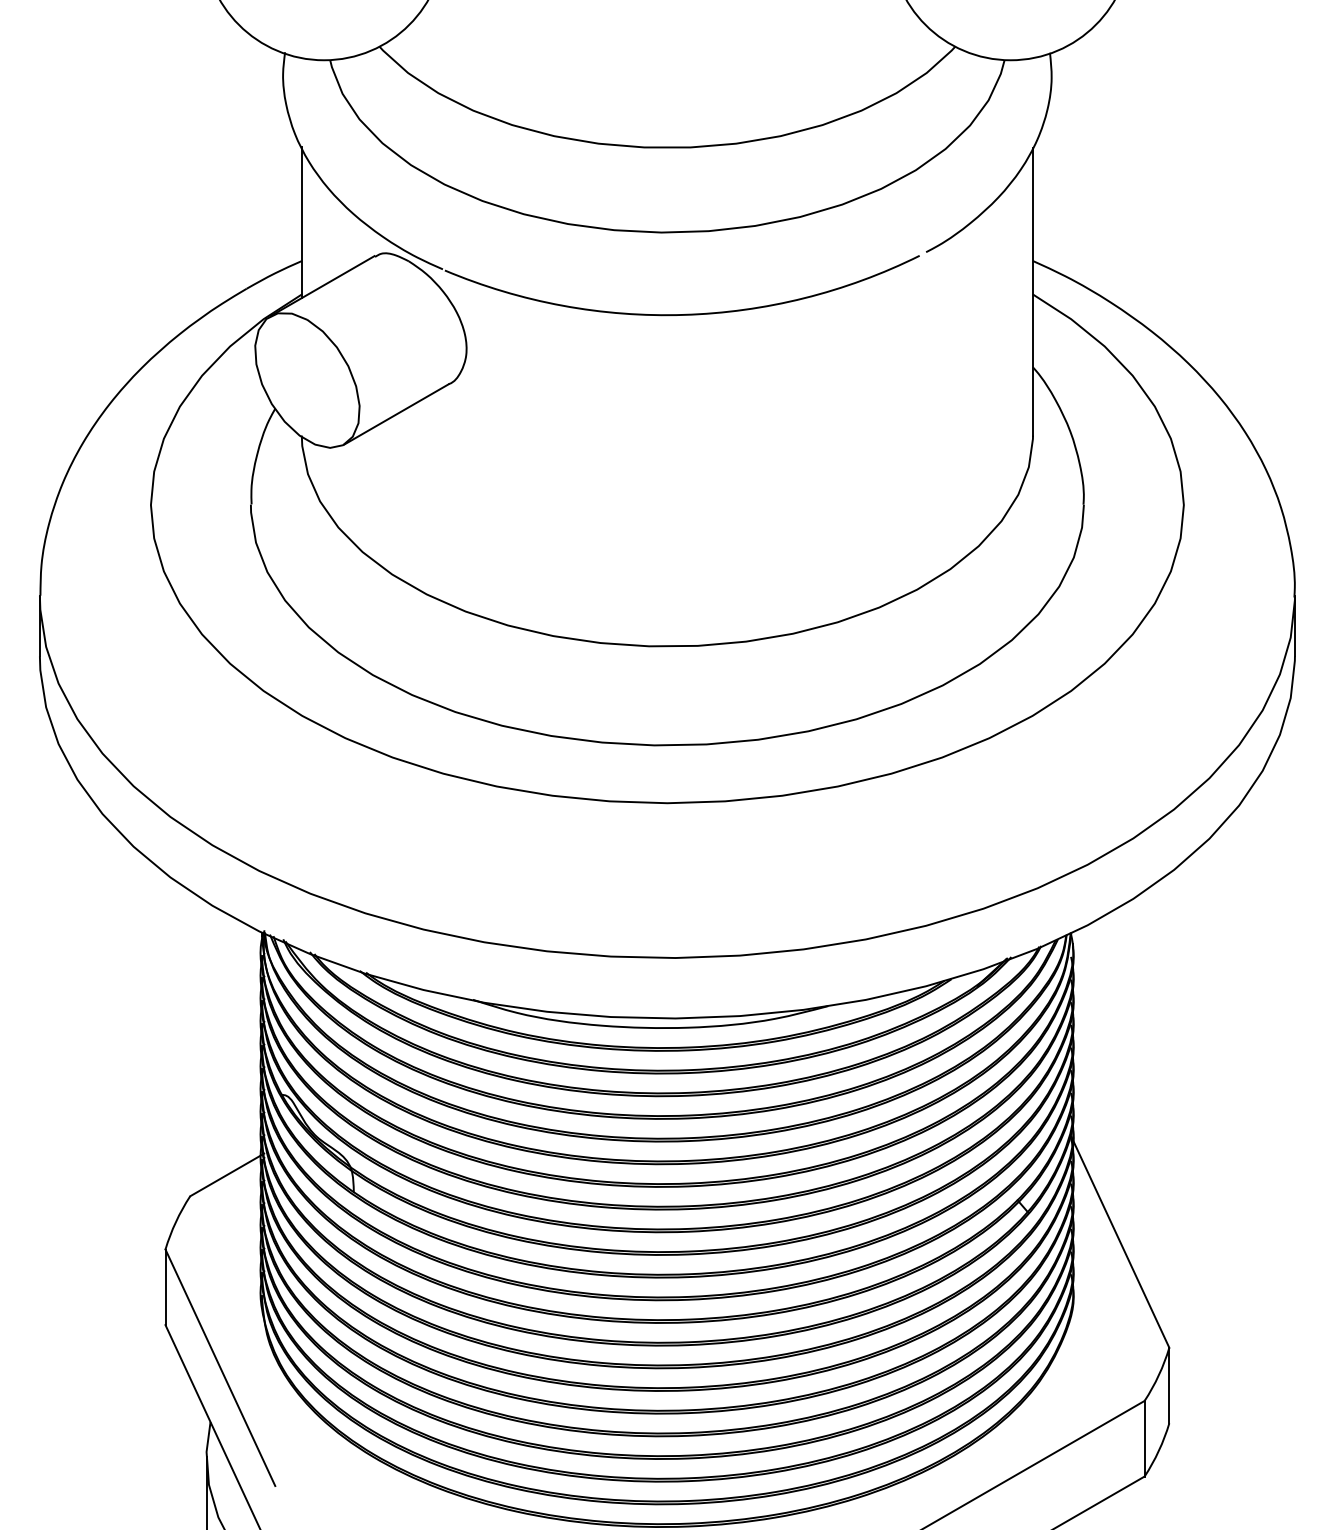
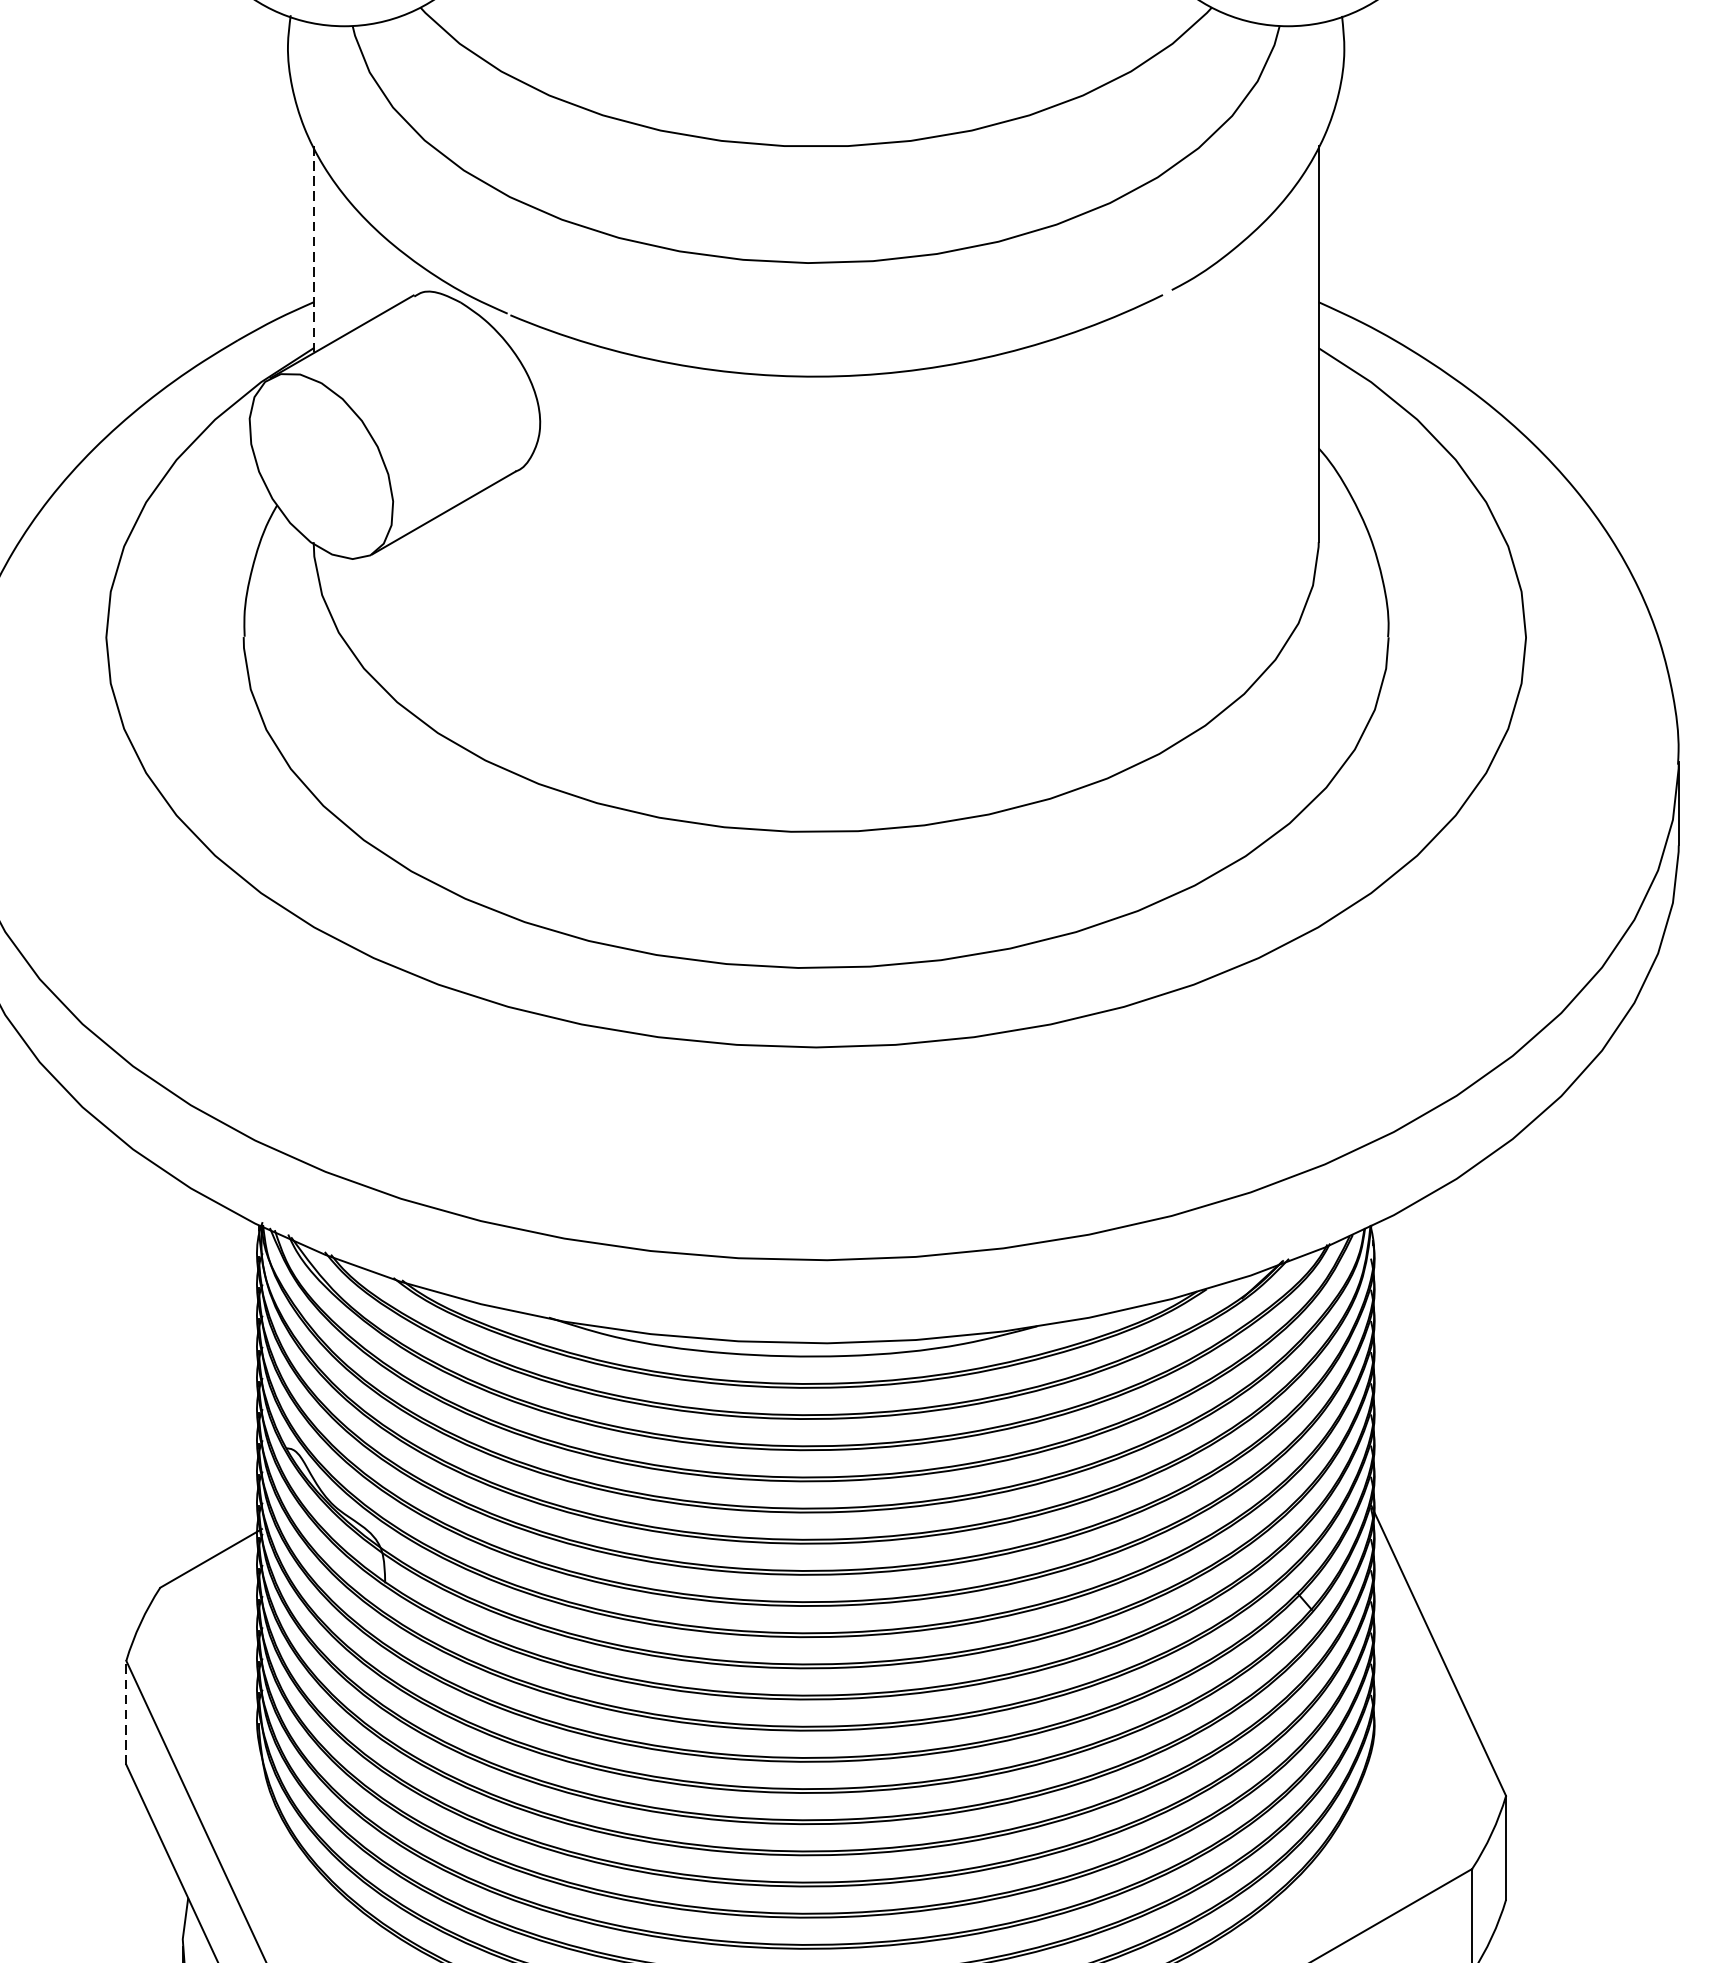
line: (301, 223) -> (313, 250), solid -> dashed
line: (165, 1287) -> (126, 1713), solid -> dashed

